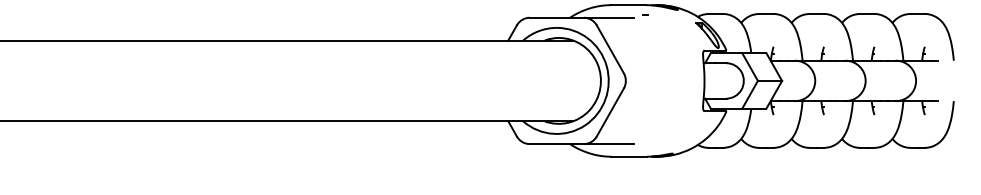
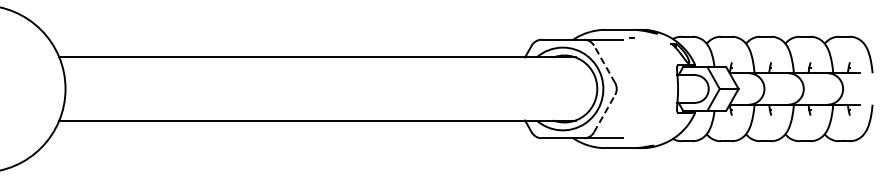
line: (610, 49) -> (604, 64), solid -> dashed
line: (610, 112) -> (604, 113), solid -> dashed

